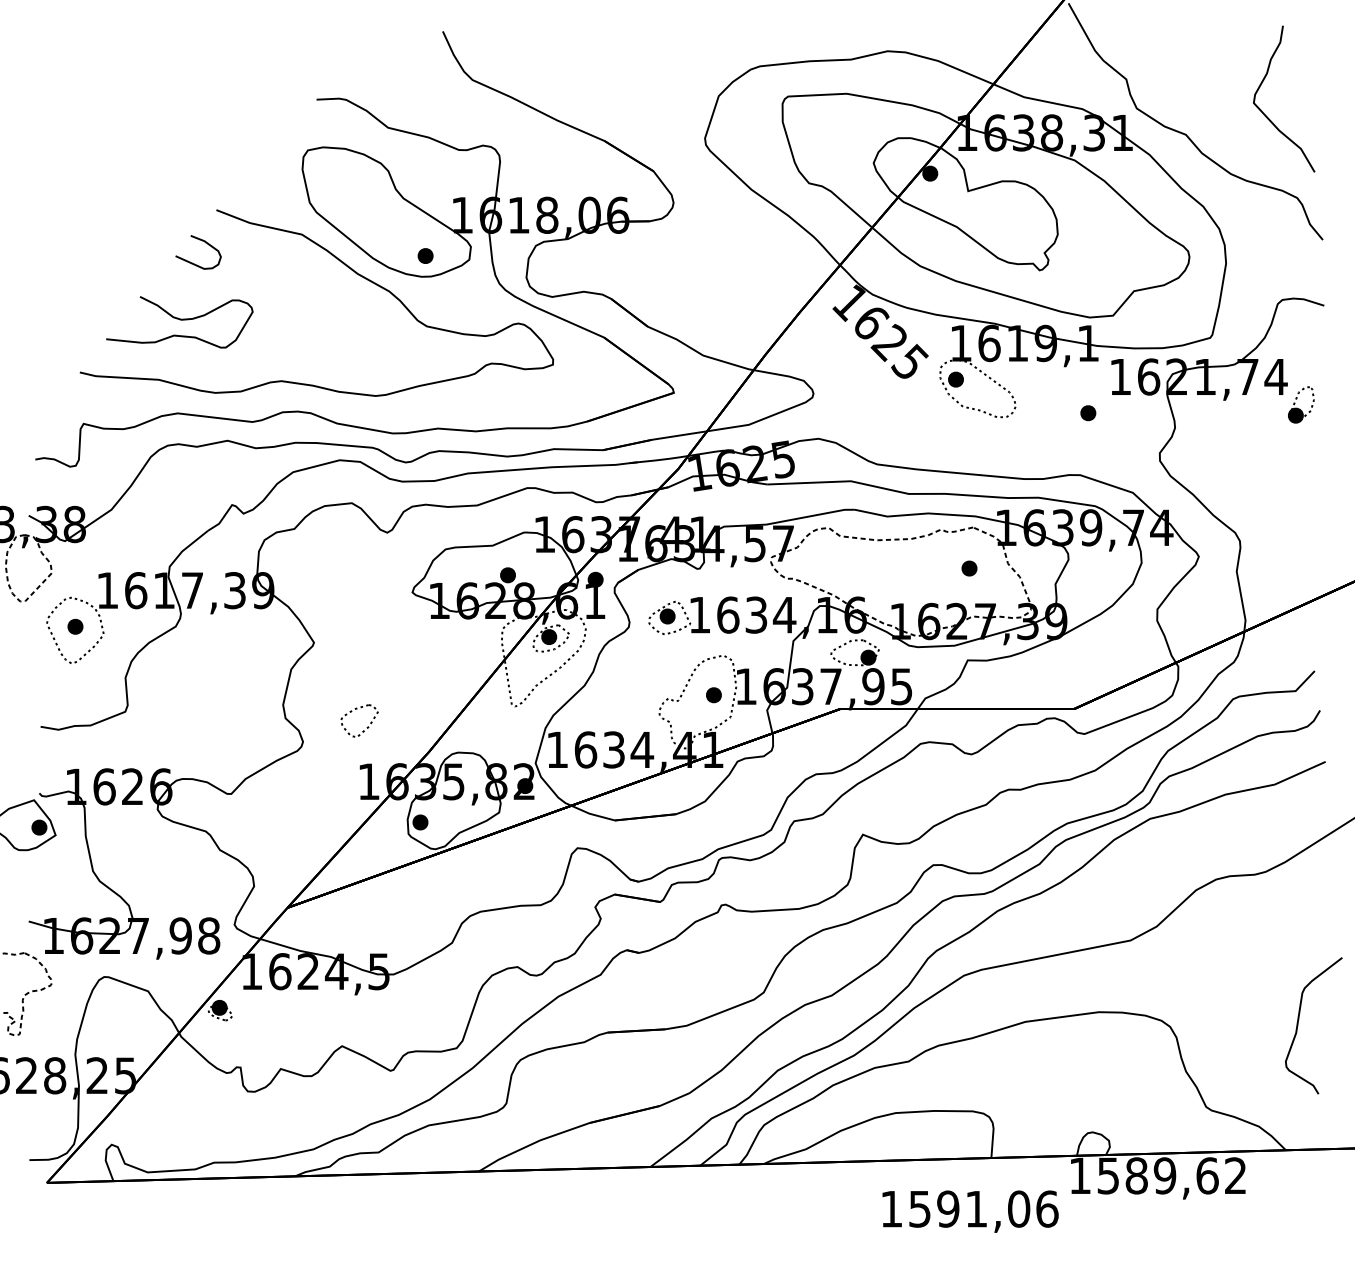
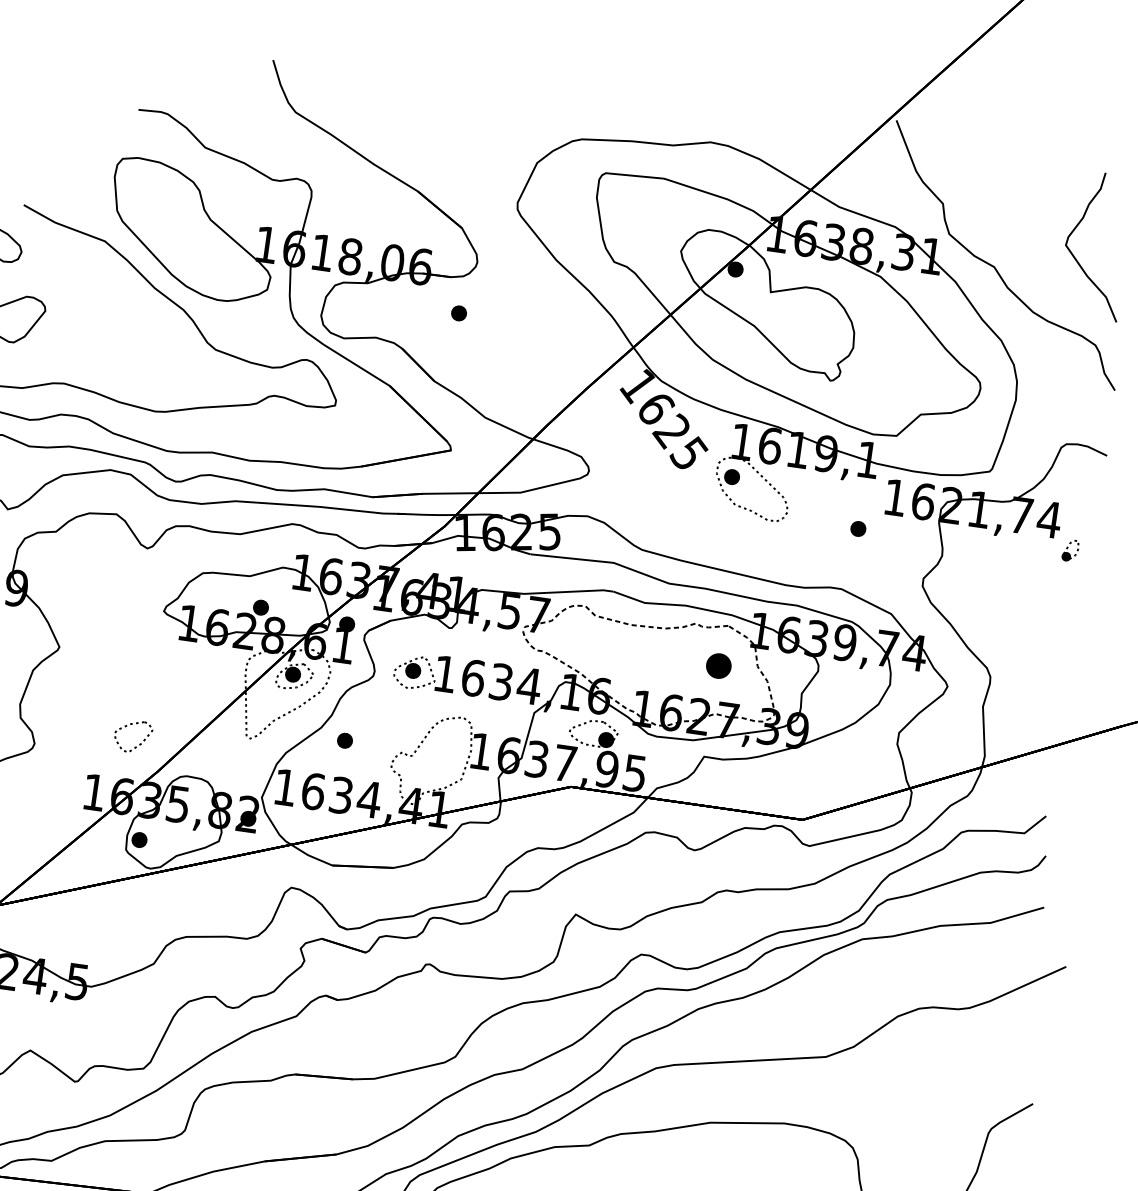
part: (425, 255) -> (459, 312), moved
part: (1301, 404) -> (1070, 550), size x0.6
part: (969, 568) -> (718, 665), size x1.6
part: (713, 695) -> (344, 740), moved
part: (366, 727) -> (139, 744), moved

